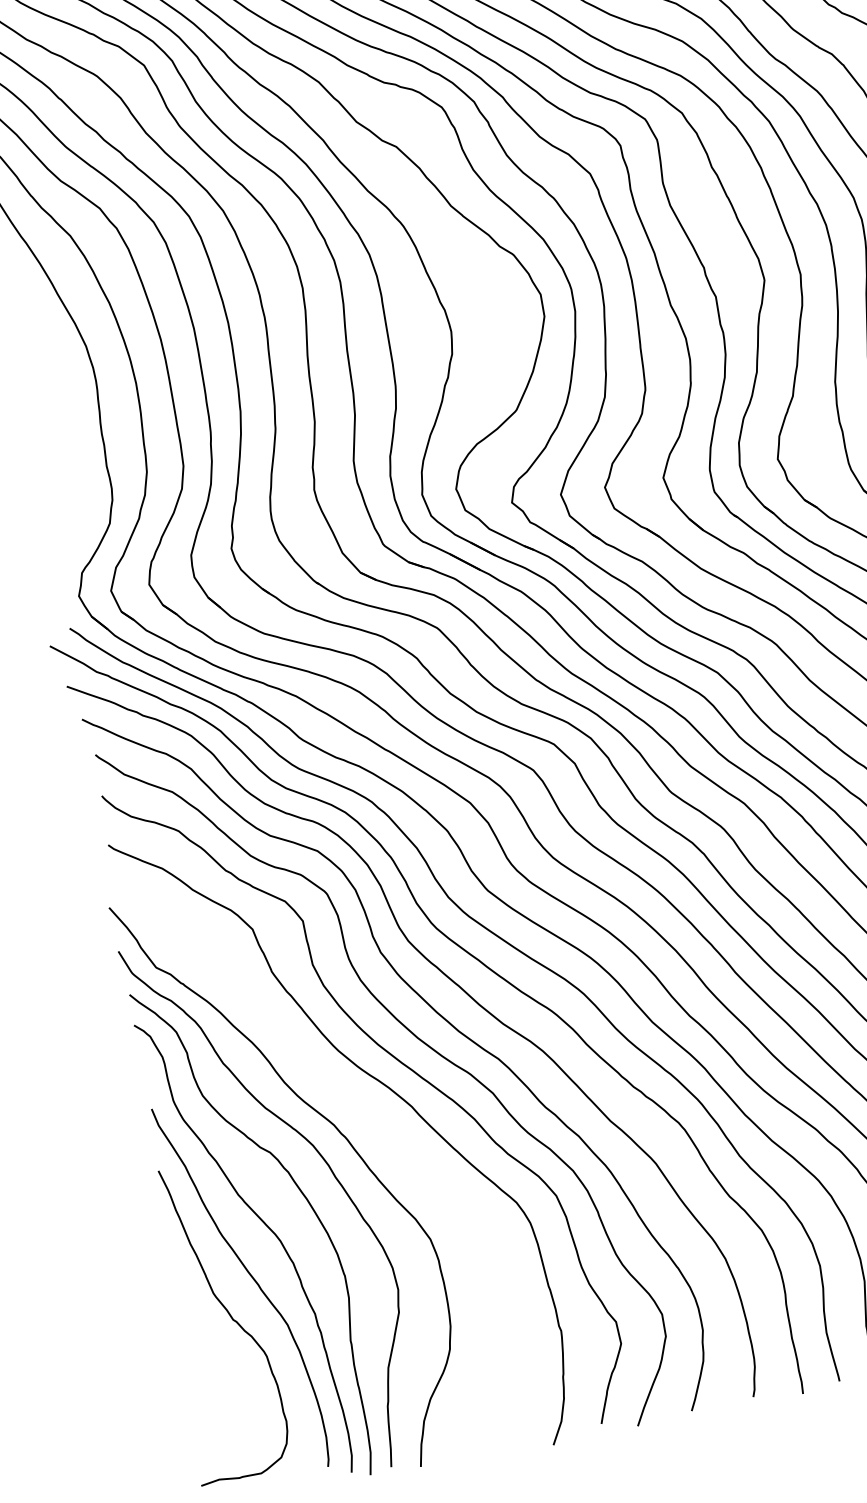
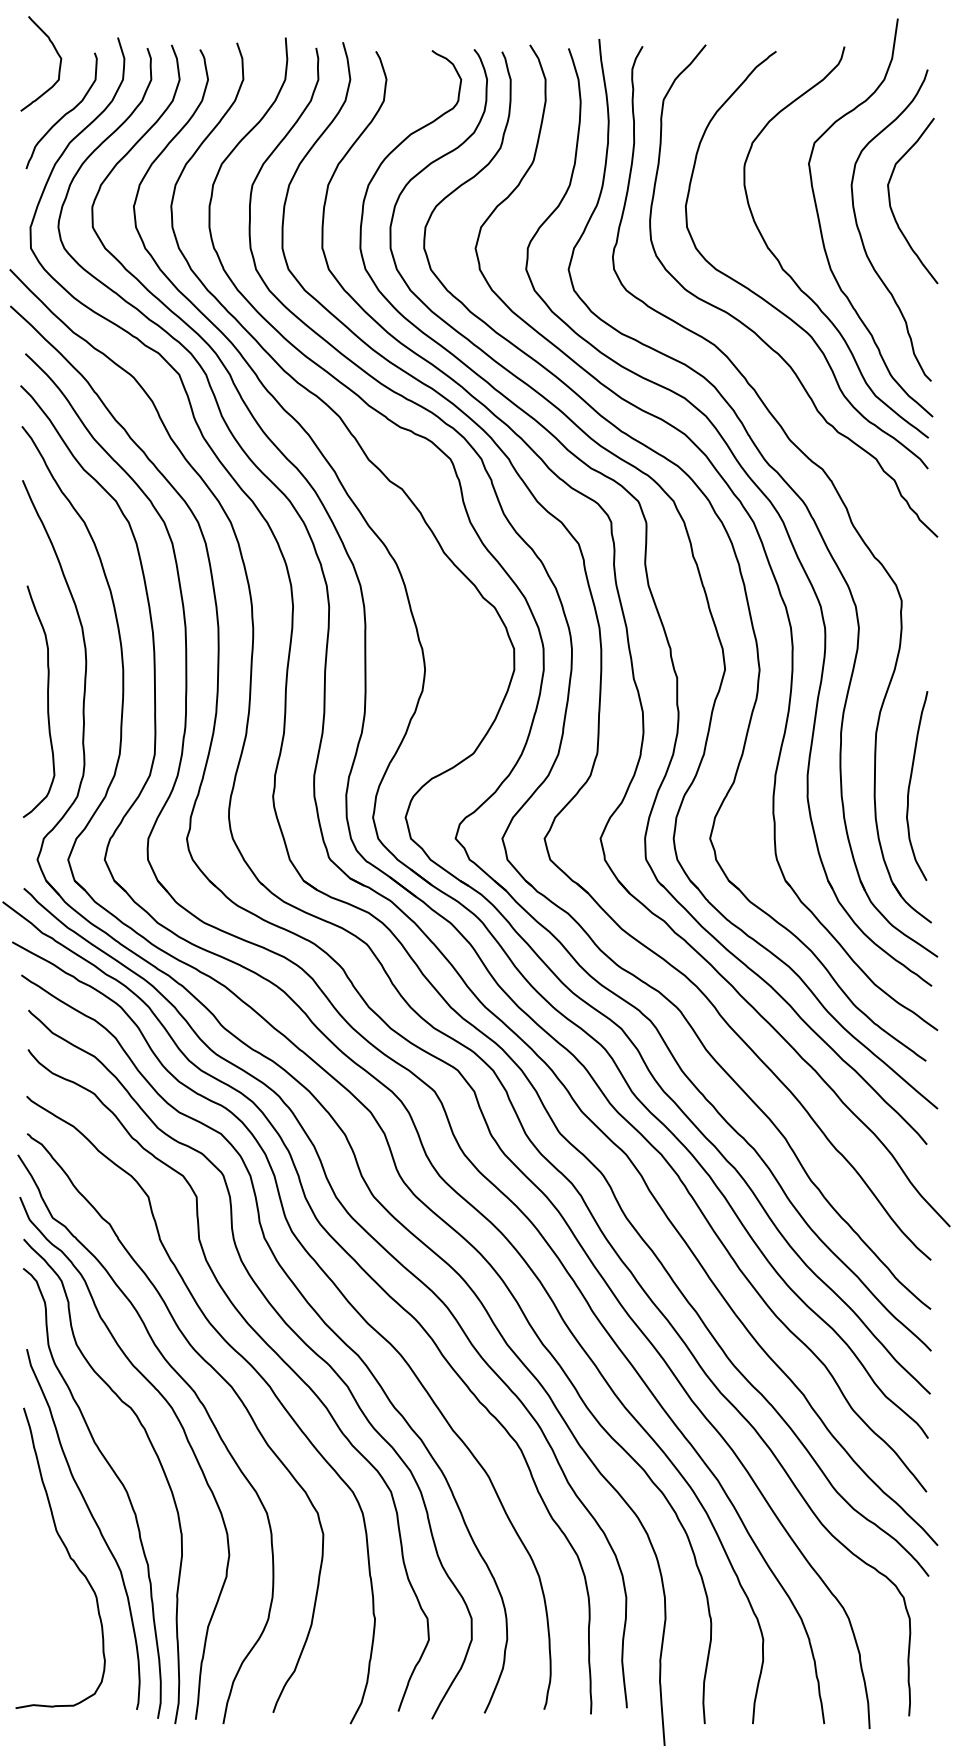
curve: (62, 429) -> (47, 701), added
curve: (358, 1105) -> (220, 1377), added

